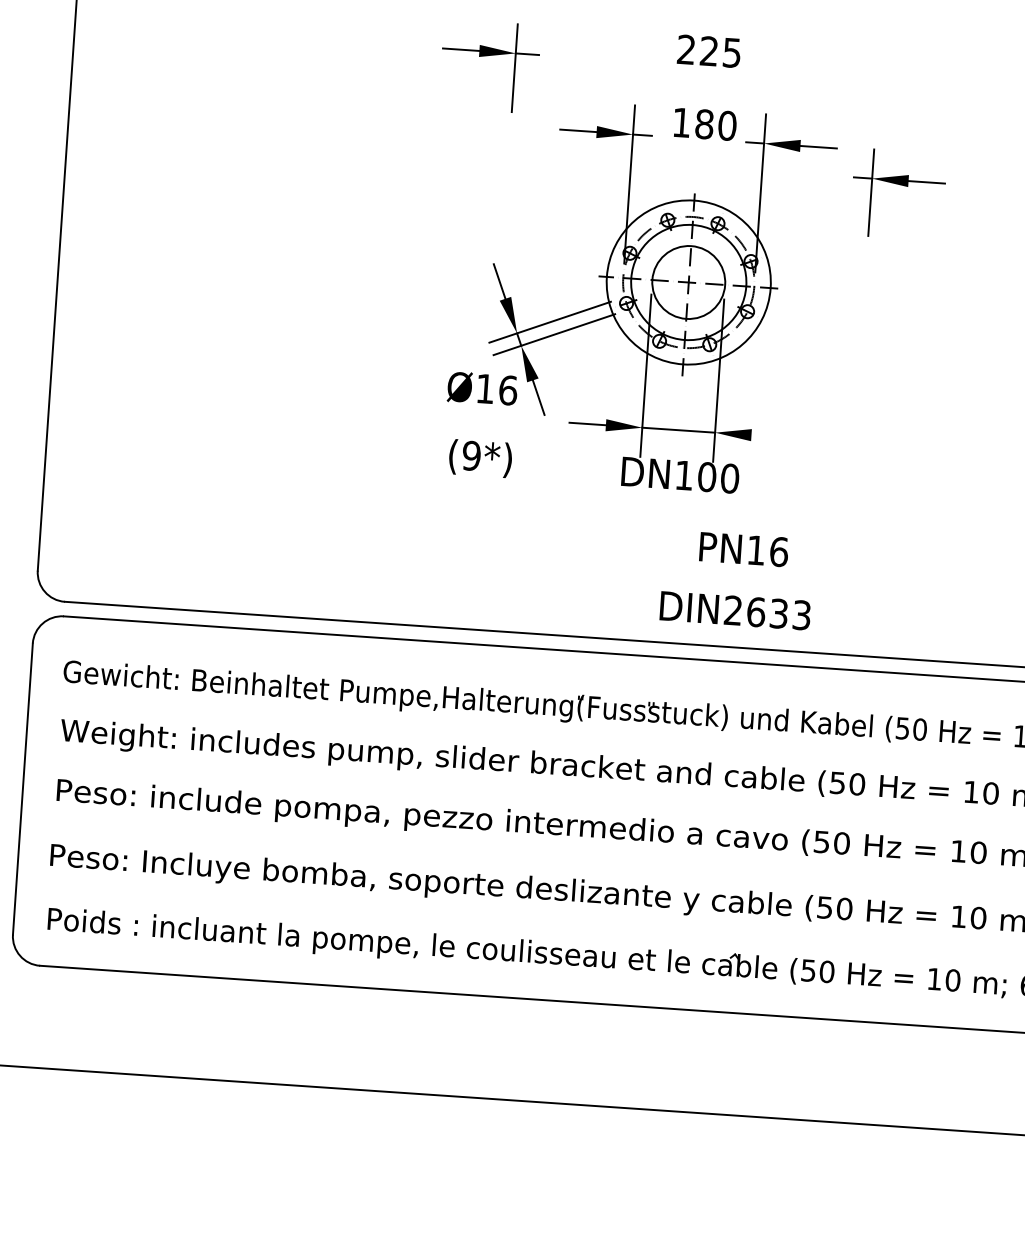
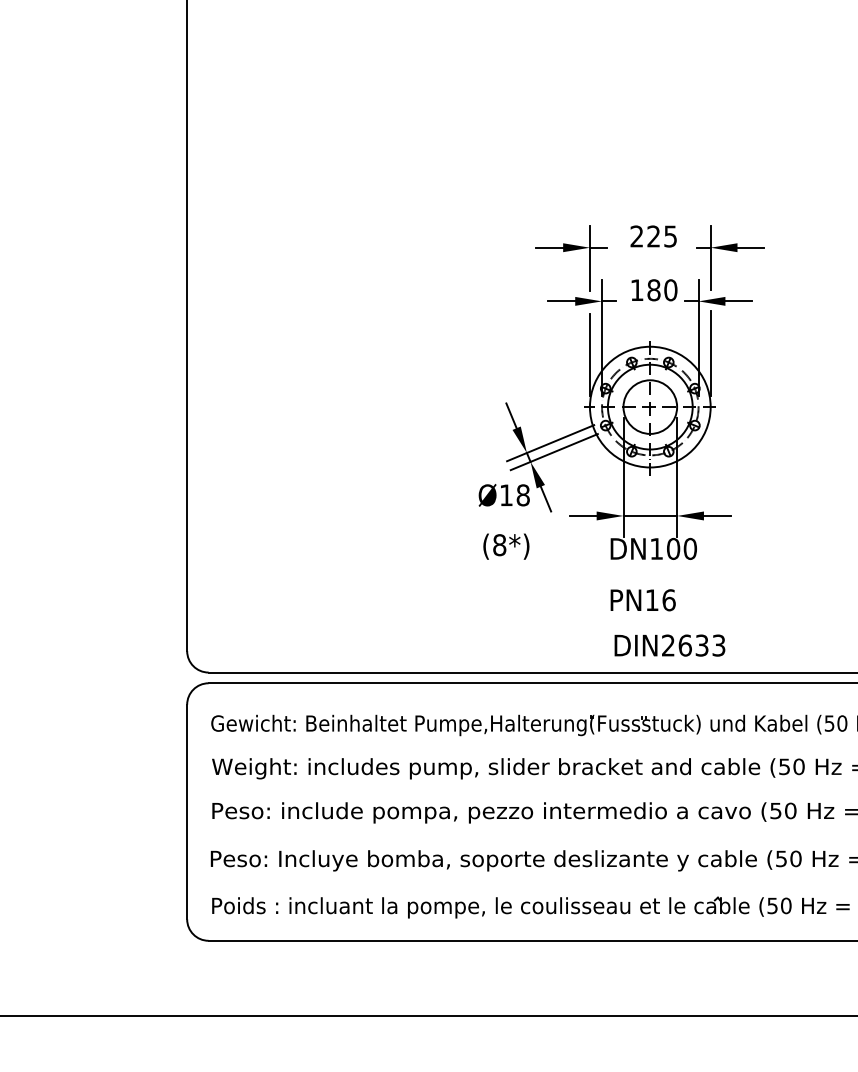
part: (487, 56) -> (569, 251), moved
part: (900, 185) -> (731, 251), moved
line: (611, 206) -> (589, 355), added
line: (775, 215) -> (710, 353), added
text: (507, 390) -> (522, 495), Ø16 -> Ø18
line: (768, 435) -> (716, 515), added
text: (471, 456) -> (499, 545), (9*) -> (8*)
text: (743, 549) -> (642, 600), moved
text: (734, 610) -> (669, 645), moved

